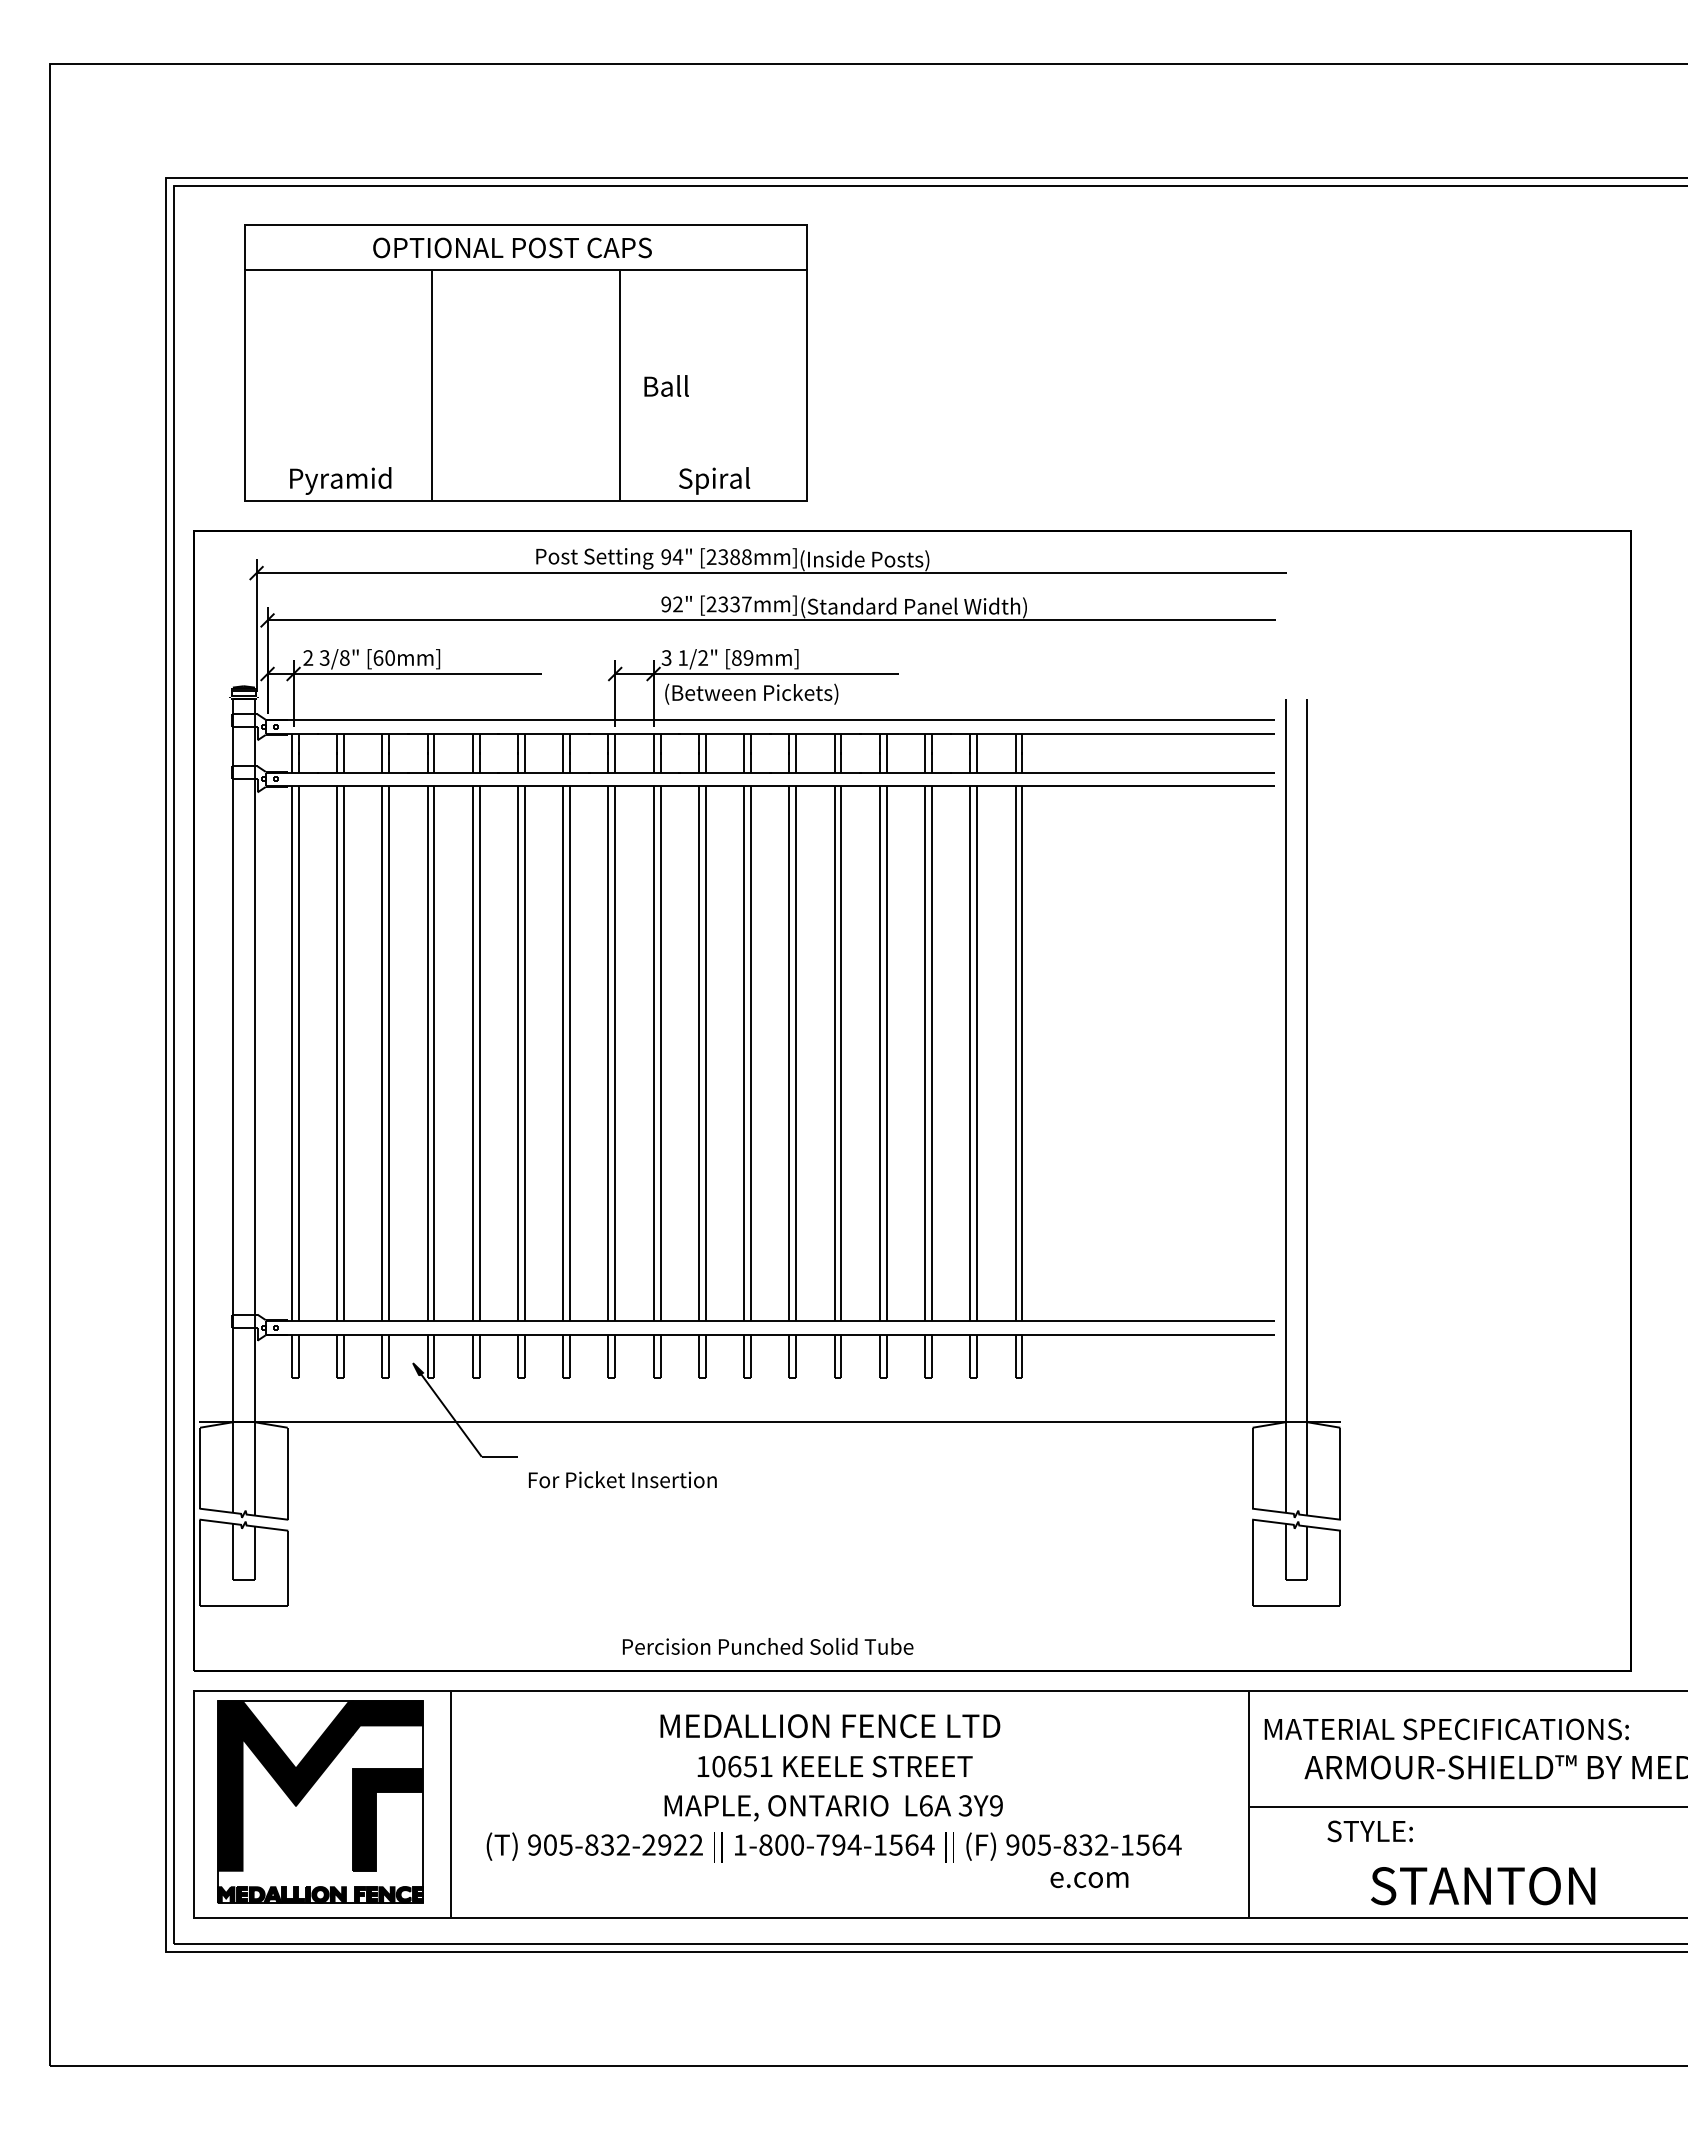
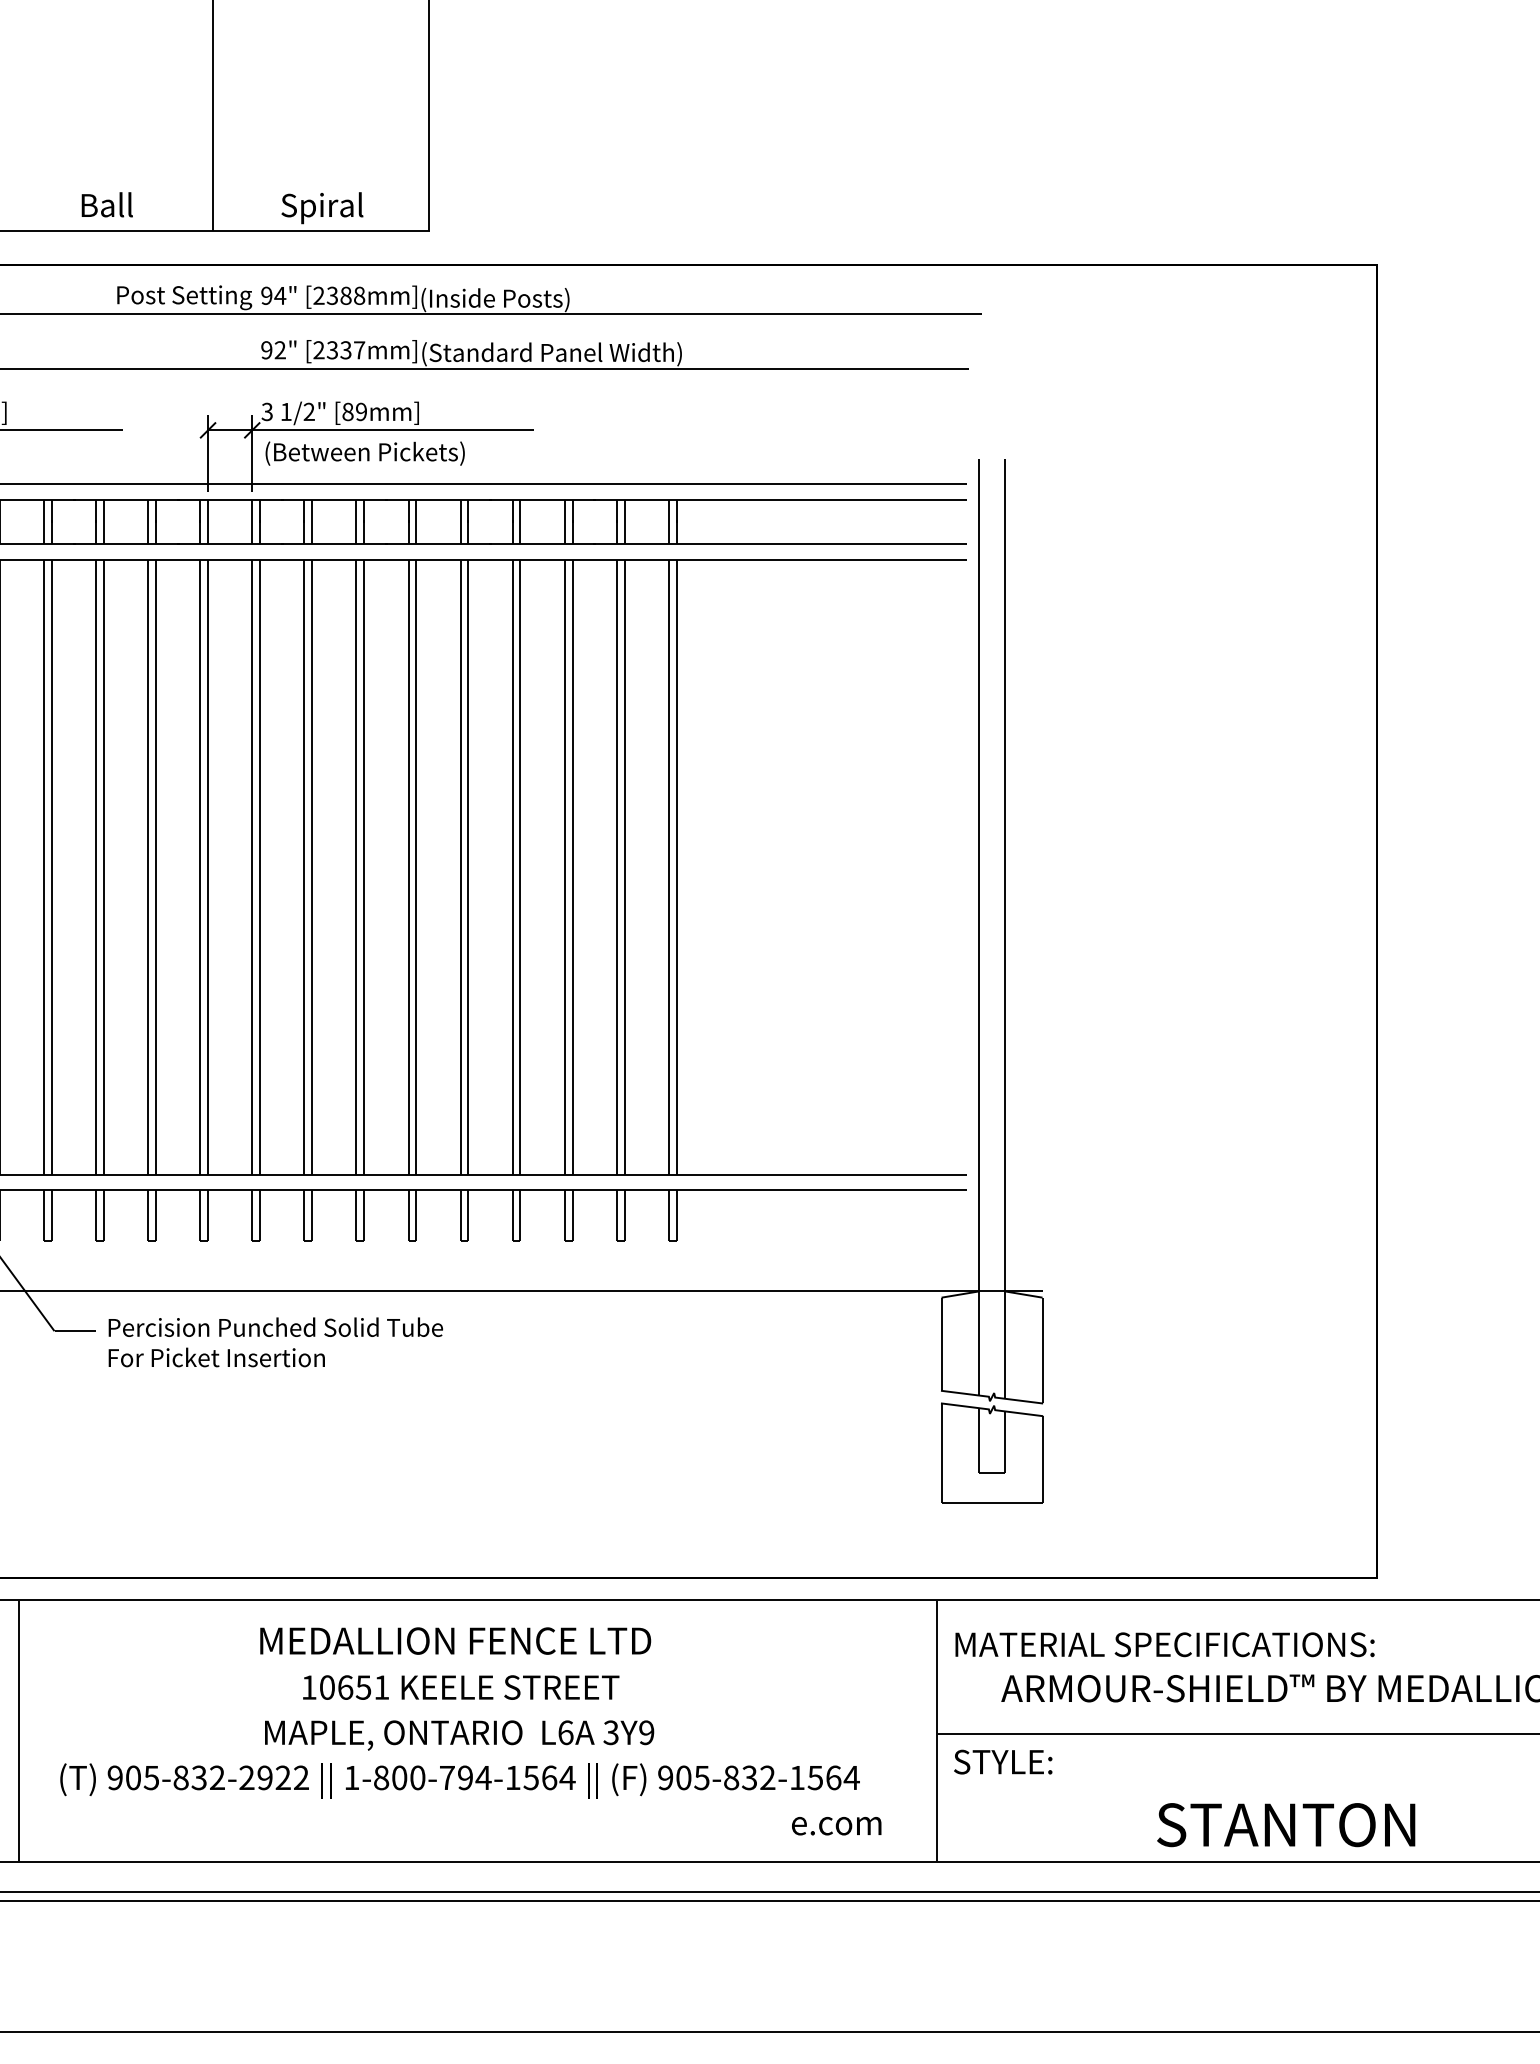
text: (666, 385) -> (107, 204), moved
text: (768, 1646) -> (276, 1327), moved
text: (1369, 1831) -> (1002, 1762), moved
text: (1089, 1880) -> (836, 1826), moved
text: (1483, 1886) -> (1286, 1825), moved

